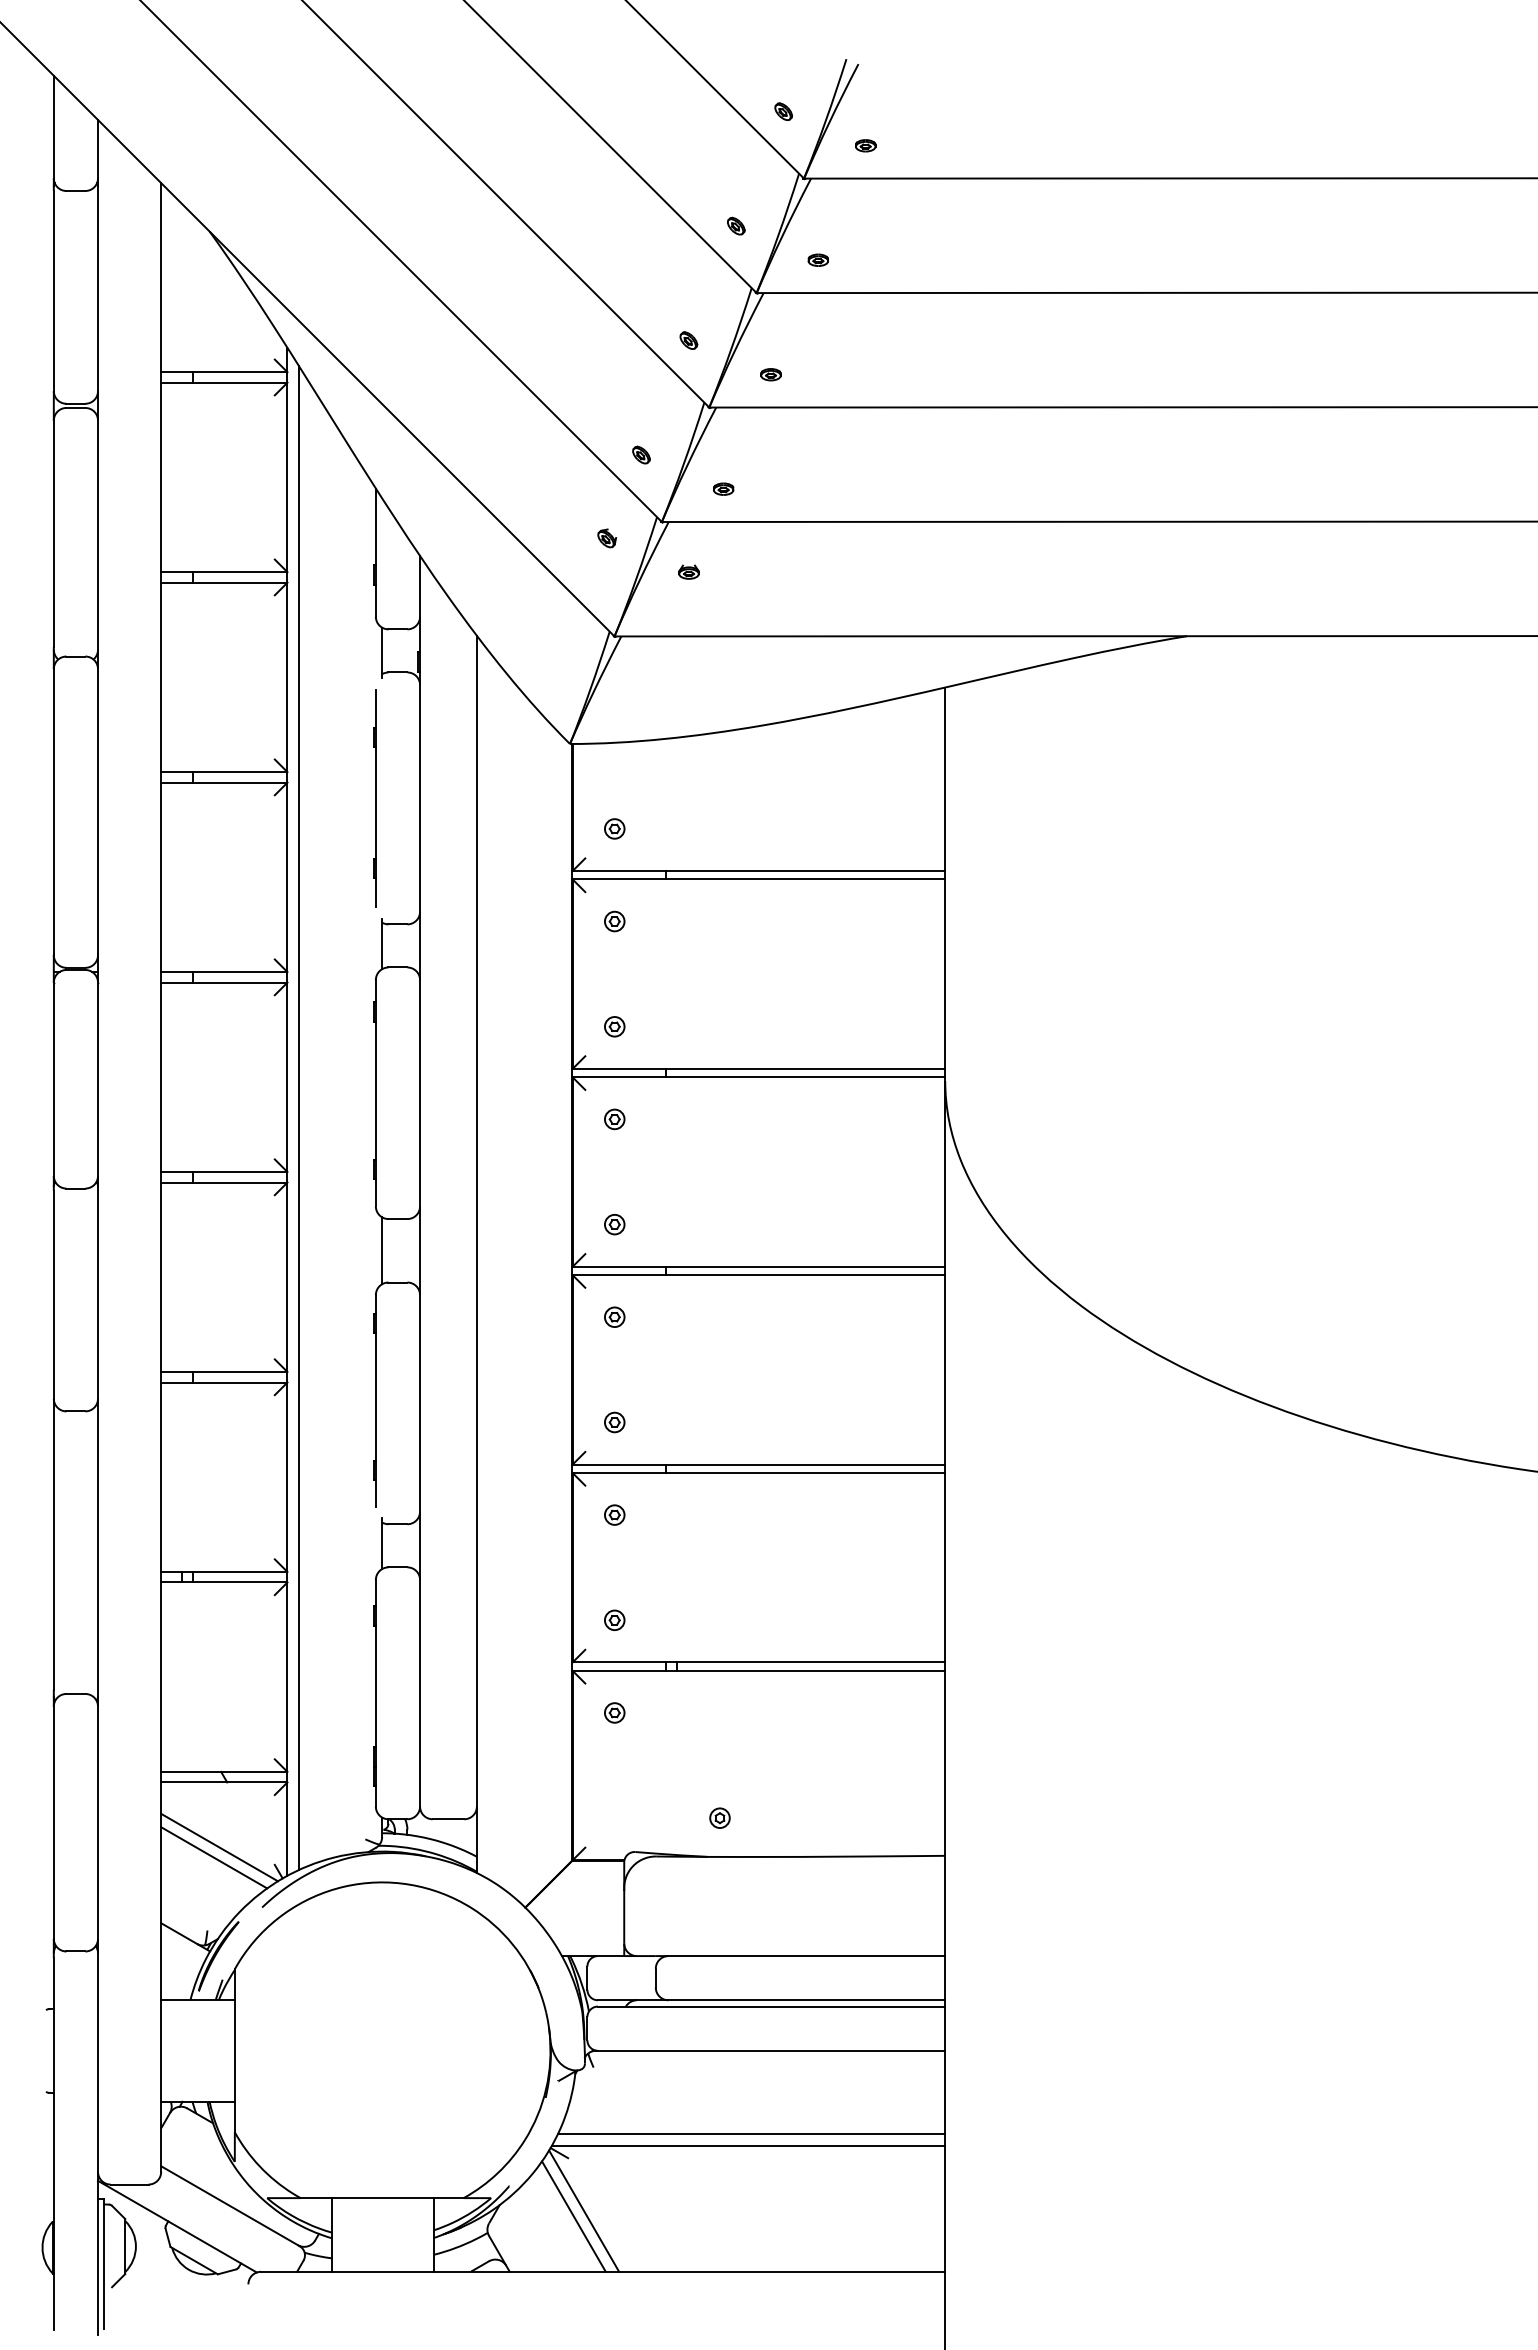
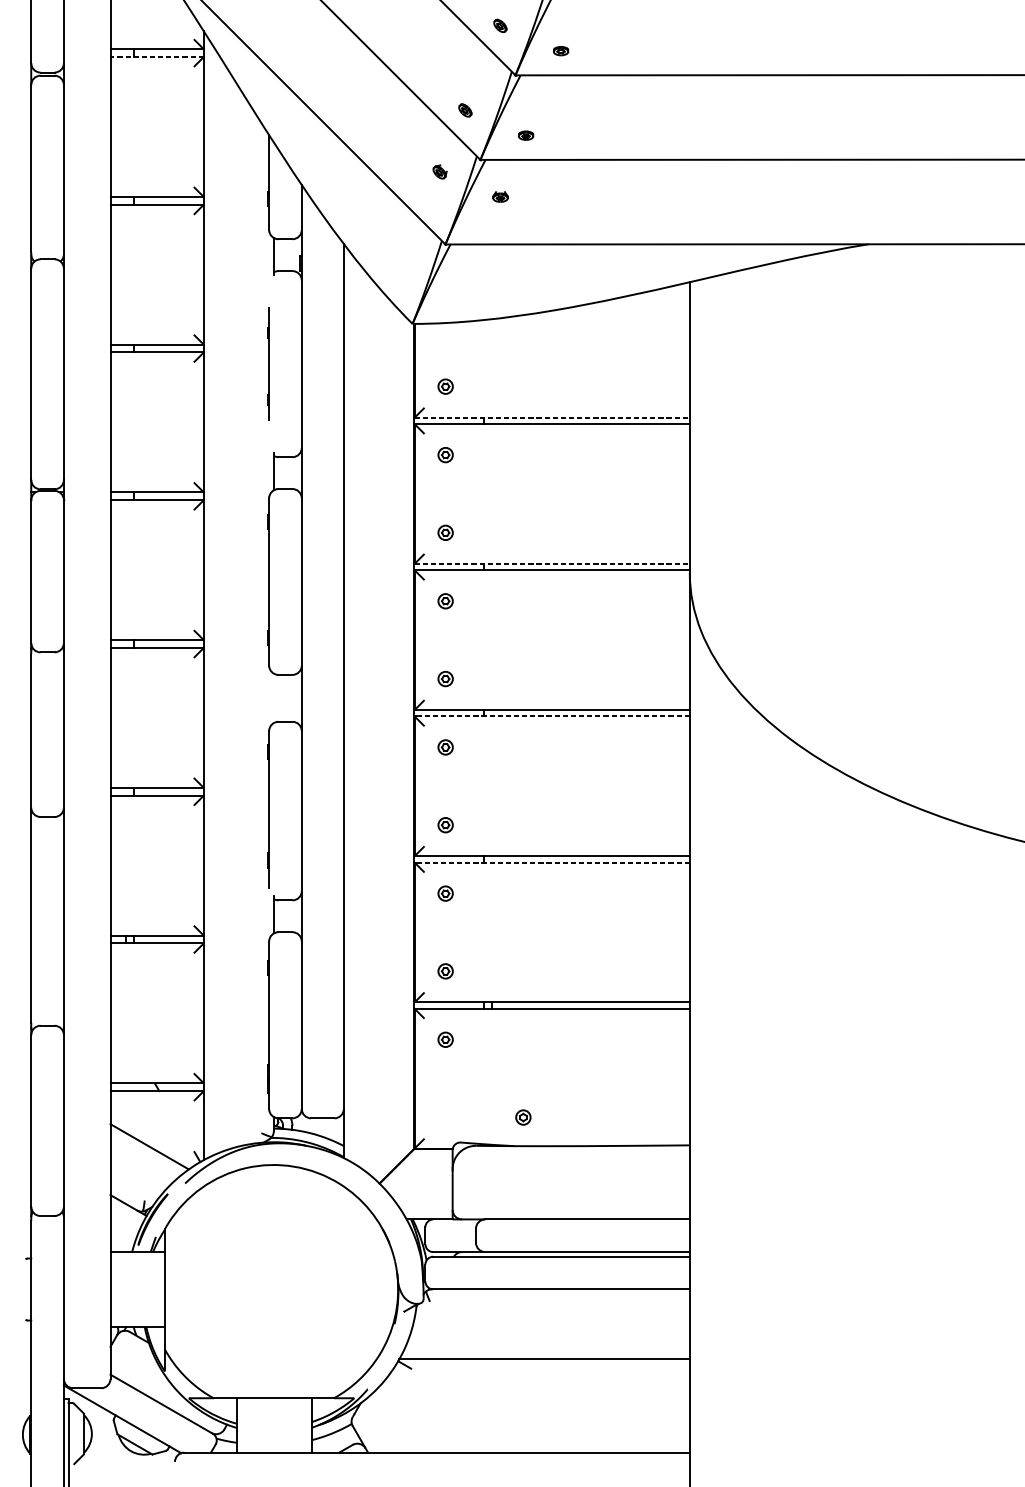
line: (223, 382) -> (156, 56), solid -> dashed
part: (374, 798) -> (268, 364), size x0.7
line: (759, 871) -> (552, 418), solid -> dashed
line: (759, 1068) -> (552, 563), solid -> dashed
line: (299, 1117) -> (212, 599), removed
line: (382, 1250) -> (274, 698), removed
line: (758, 1275) -> (551, 716), solid -> dashed
line: (758, 1473) -> (551, 862), solid -> dashed
line: (219, 1847) -> (153, 1139), removed
line: (751, 2133) -> (546, 1350), removed
line: (584, 2210) -> (423, 1407), removed
line: (573, 2216) -> (415, 1411), removed

